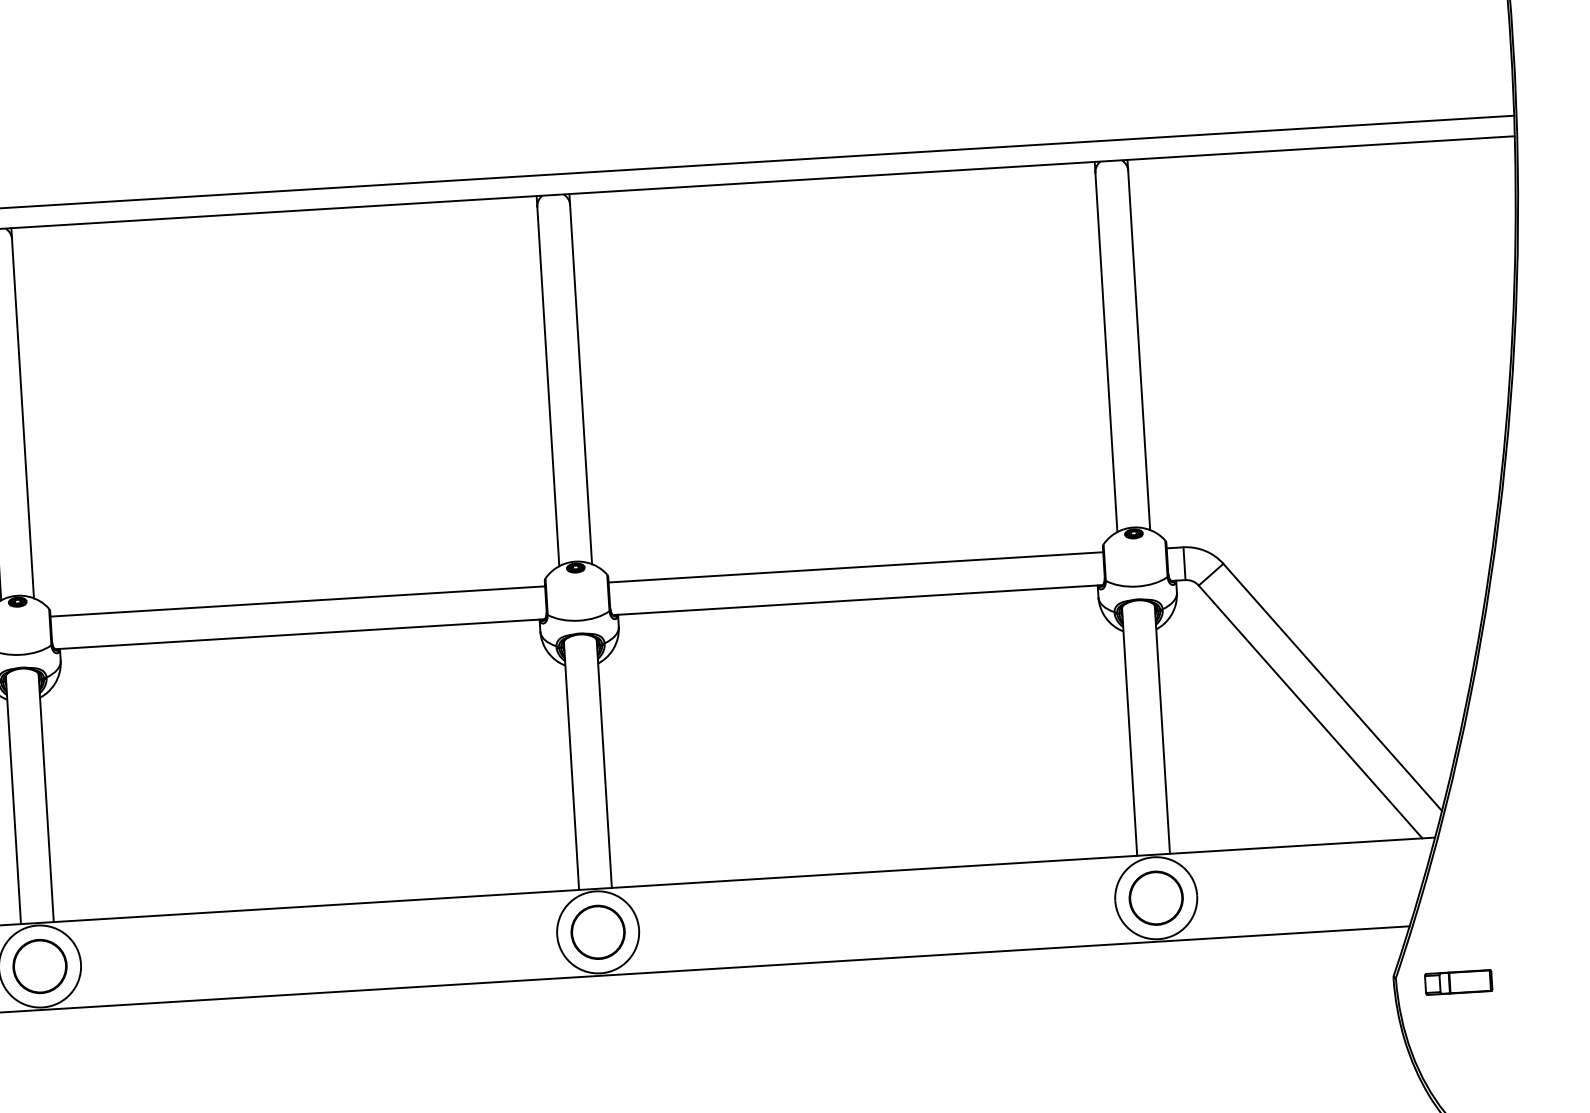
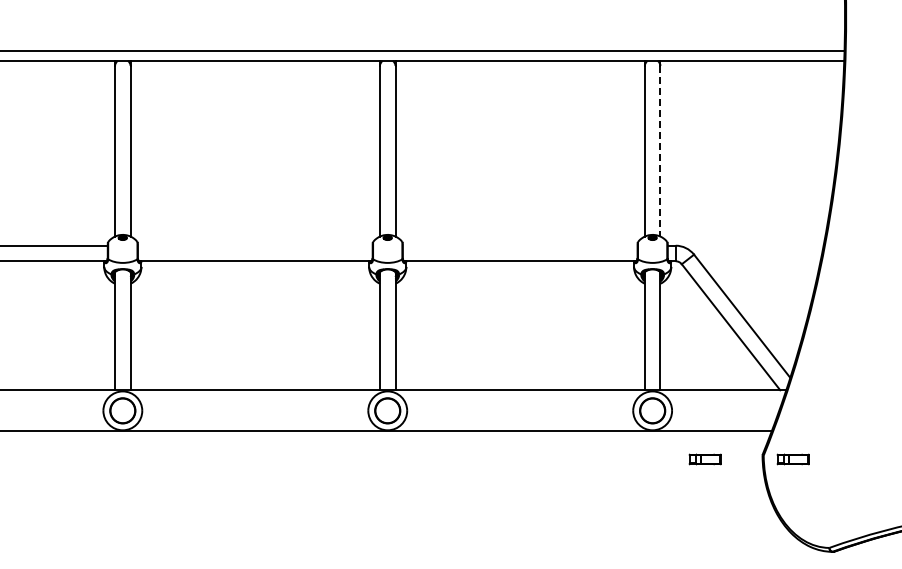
line: (1139, 350) -> (660, 151), solid -> dashed
line: (854, 566) -> (519, 245), removed
line: (296, 601) -> (254, 245), removed
part: (1271, 994) -> (704, 459), added

